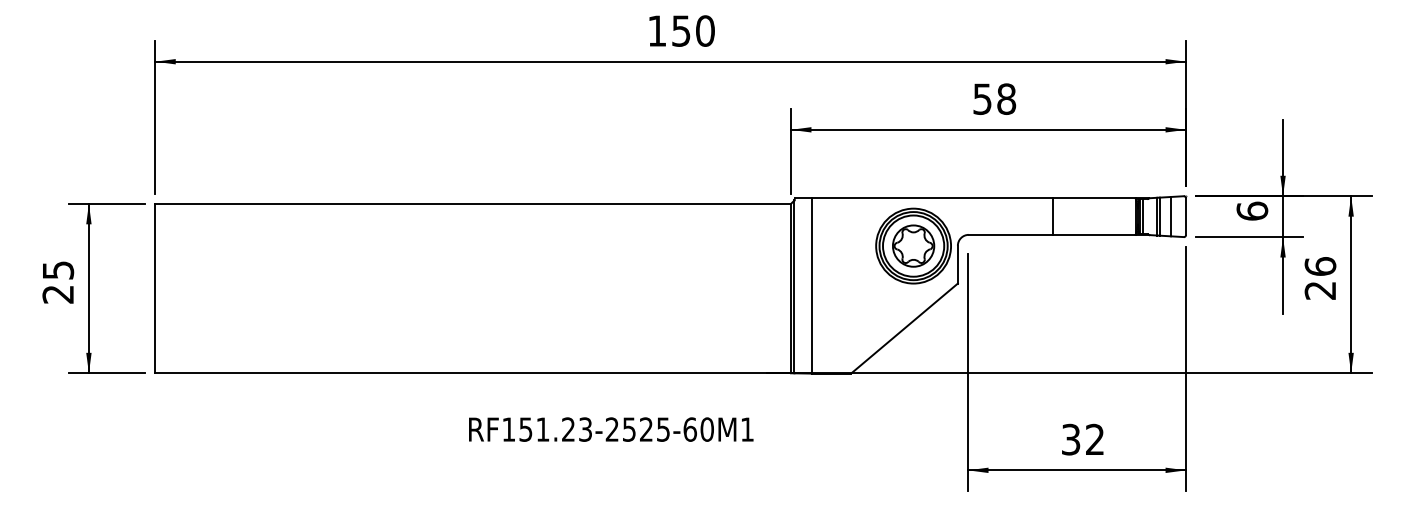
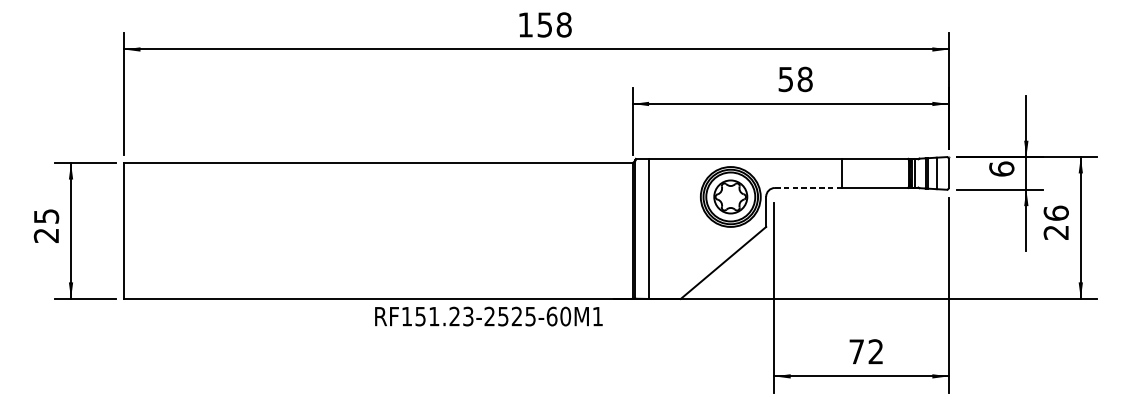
text: (705, 30) -> (564, 24), 150 -> 158
line: (1010, 234) -> (808, 187), solid -> dashed
text: (611, 429) -> (489, 316), moved
text: (1071, 439) -> (857, 351), 32 -> 72

